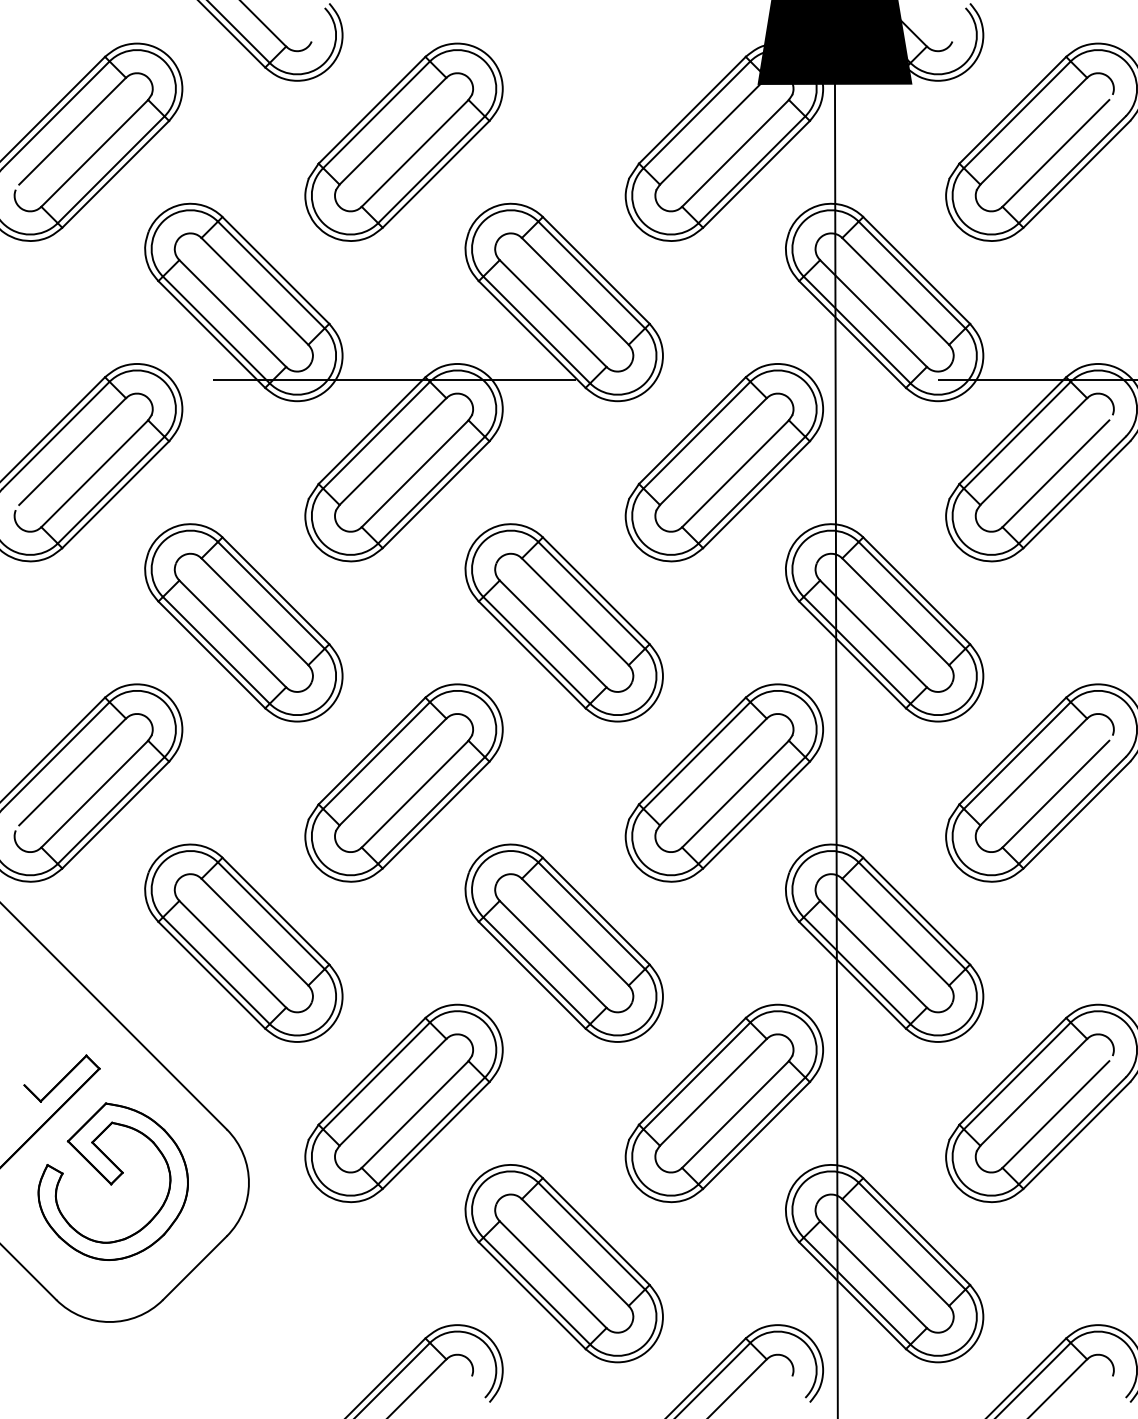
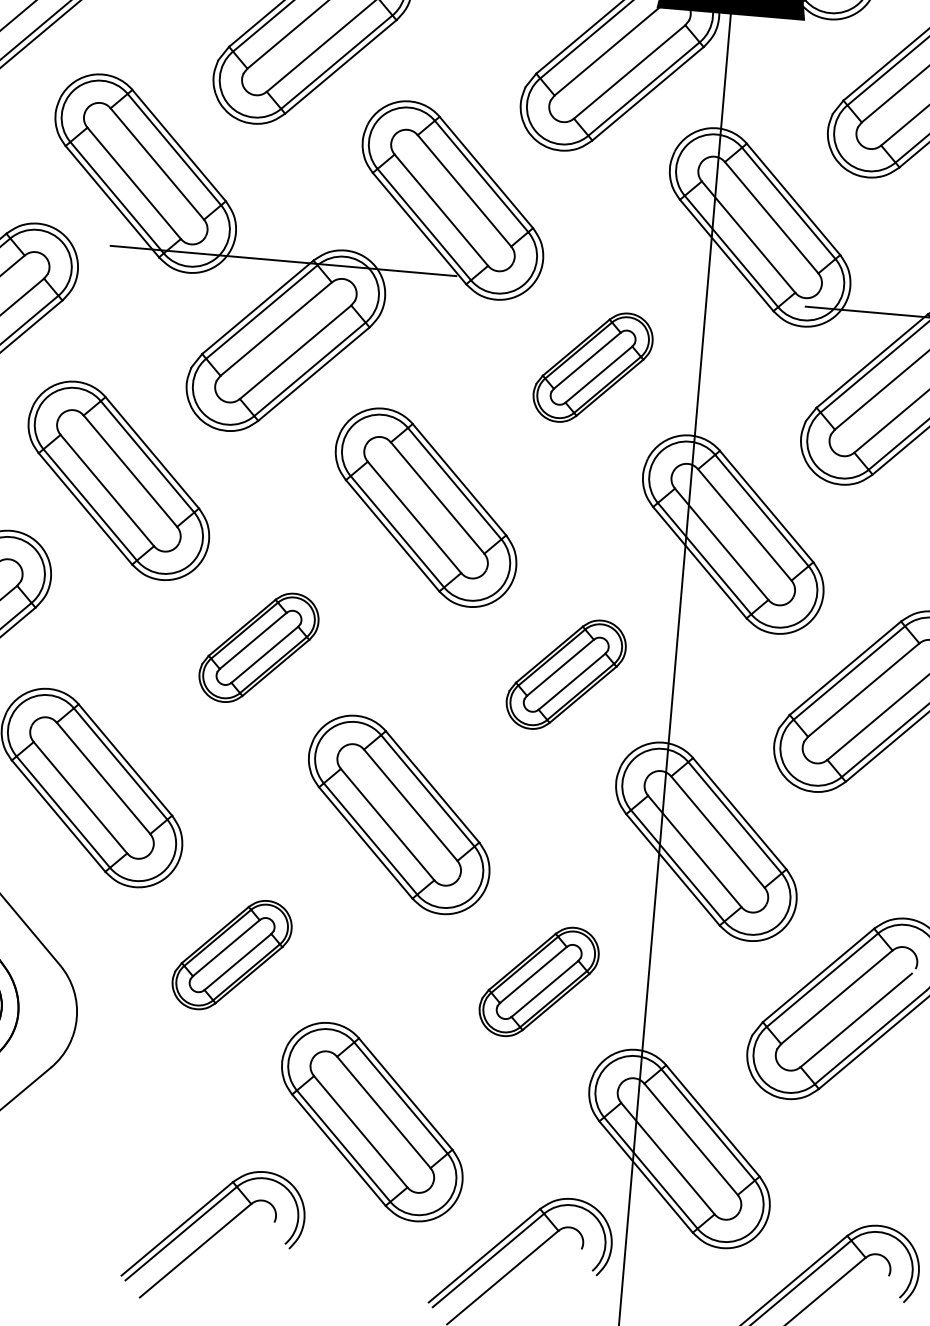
part: (724, 462) -> (593, 367), size x0.6
part: (403, 782) -> (258, 647), size x0.6
part: (724, 782) -> (566, 674), size x0.6
part: (403, 1103) -> (231, 955), size x0.6
part: (723, 1103) -> (538, 981), size x0.6

